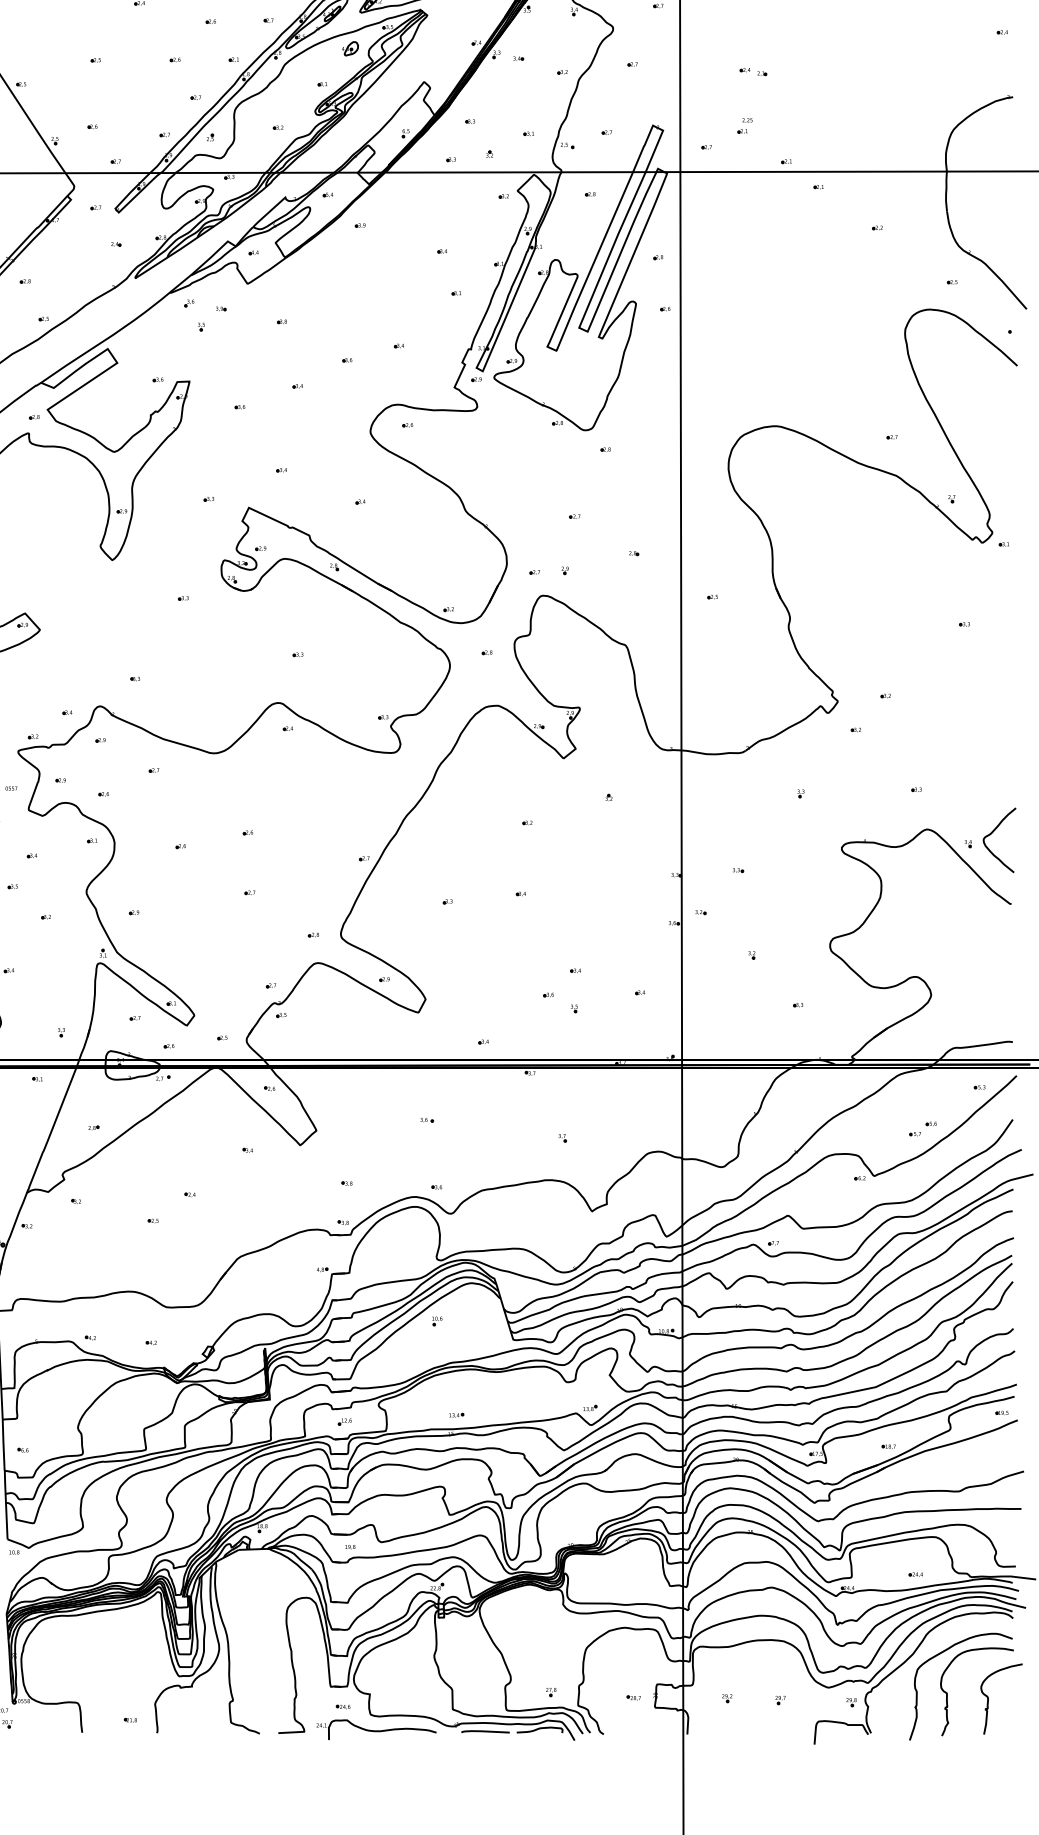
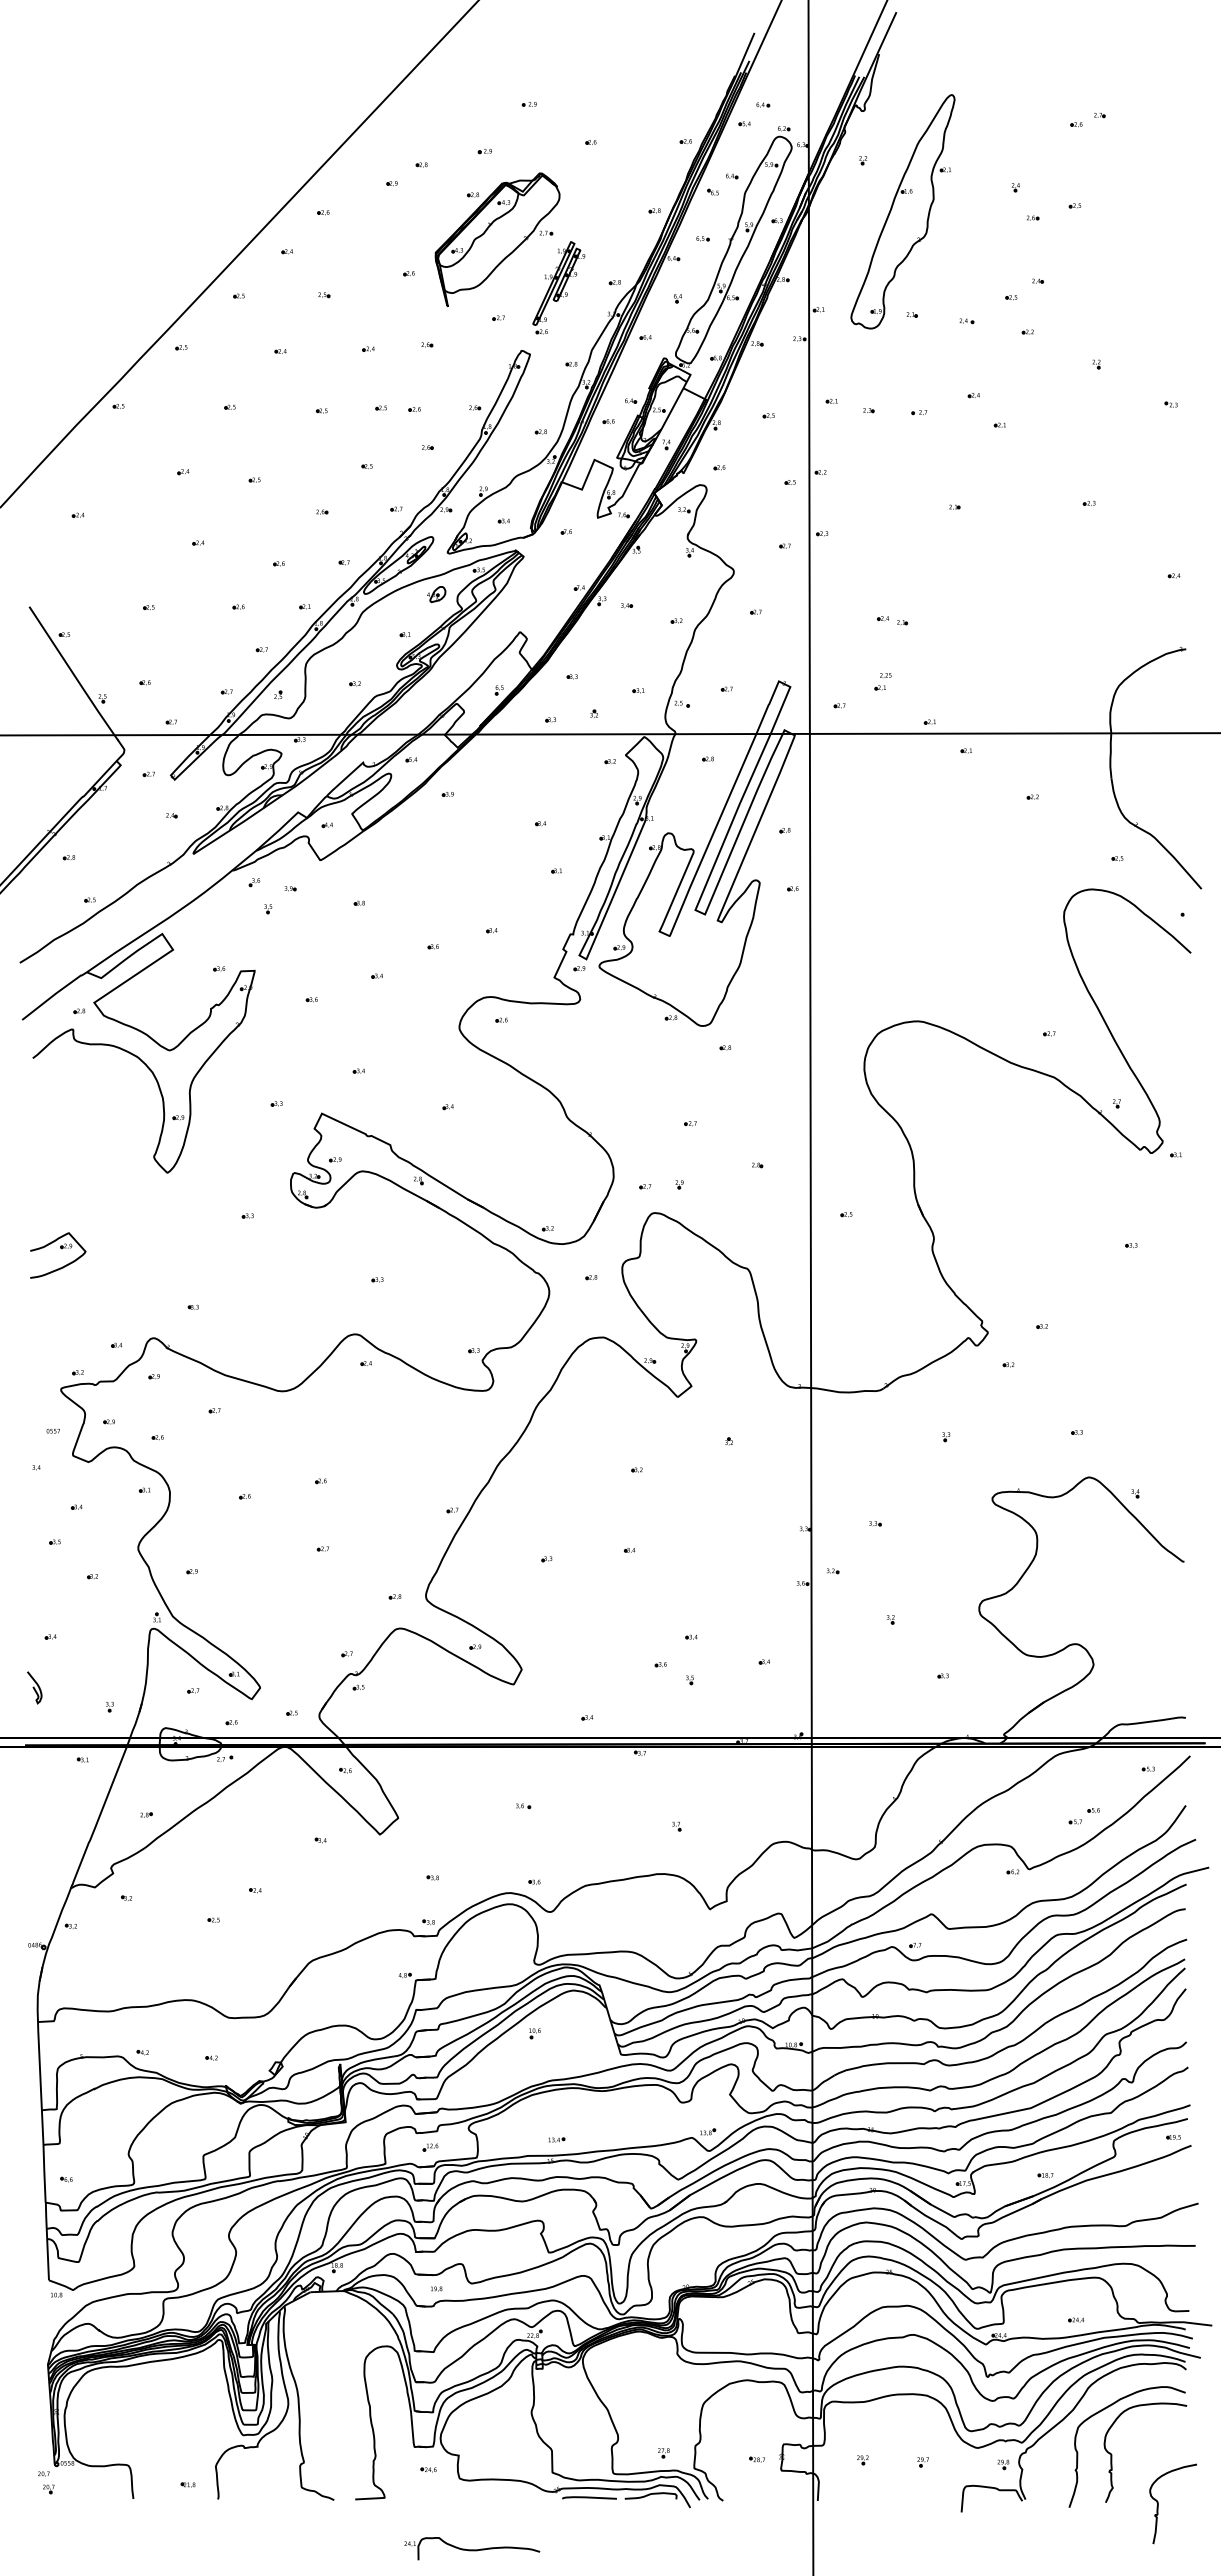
curve: (993, 833) -> (1163, 1481), removed
curve: (988, 1698) -> (1158, 2503), moved
part: (376, 1729) -> (472, 2548), moved

